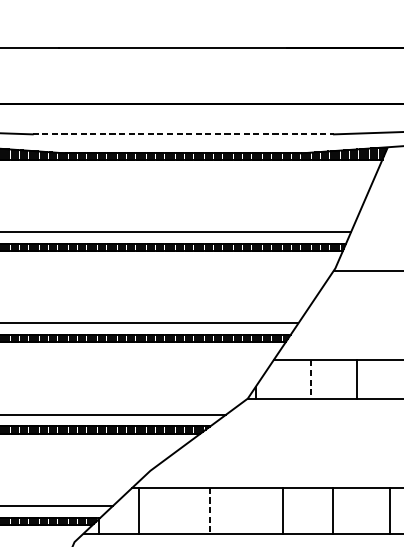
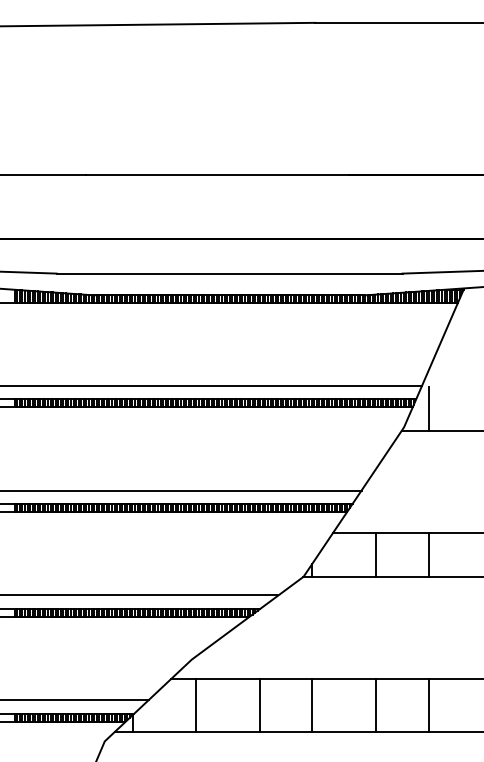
line: (183, 134) -> (229, 273), dashed -> solid
line: (356, 251) -> (428, 408), added
line: (311, 379) -> (376, 554), dashed -> solid
line: (138, 510) -> (196, 705), moved
line: (210, 510) -> (260, 705), dashed -> solid
line: (282, 510) -> (312, 705), moved
line: (333, 510) -> (376, 705), moved
line: (389, 510) -> (428, 705), moved

